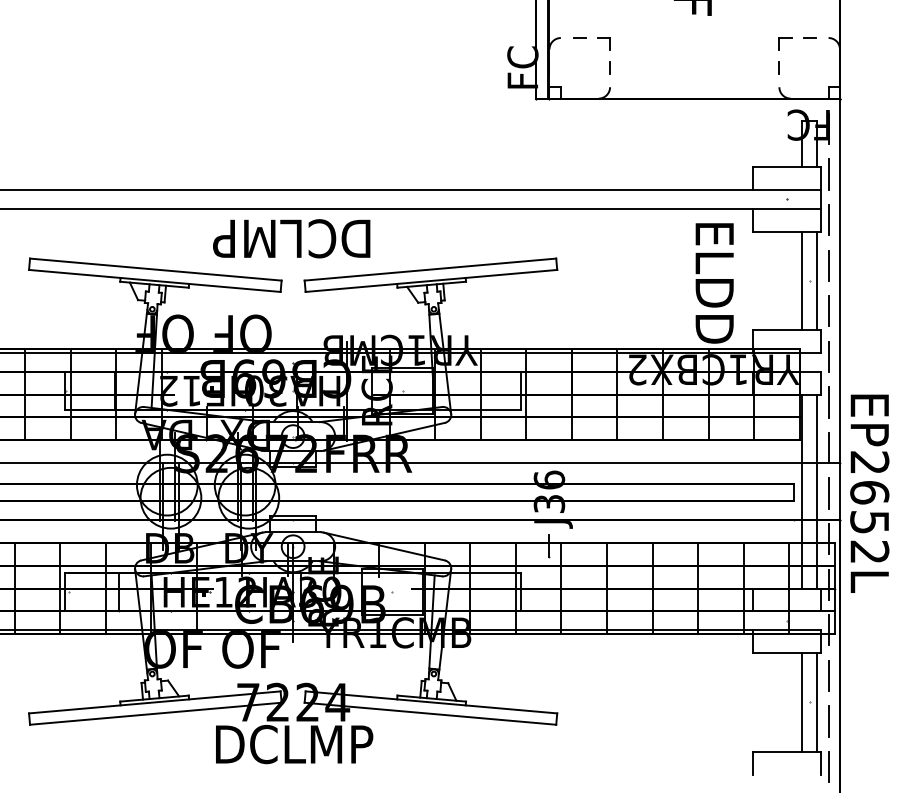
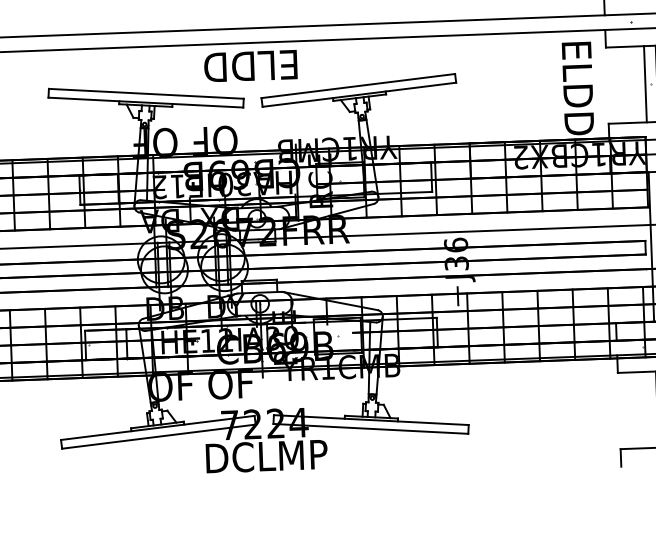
text: (291, 238) -> (250, 65), DCLMP -> ELDD

